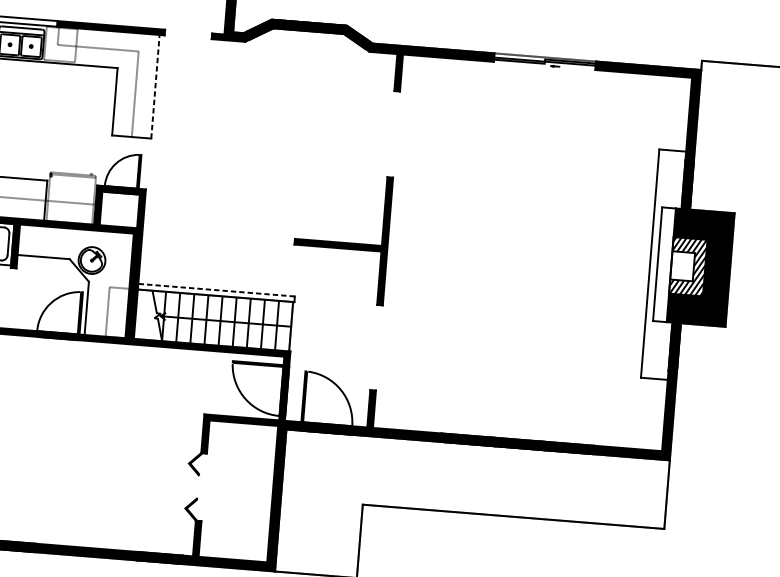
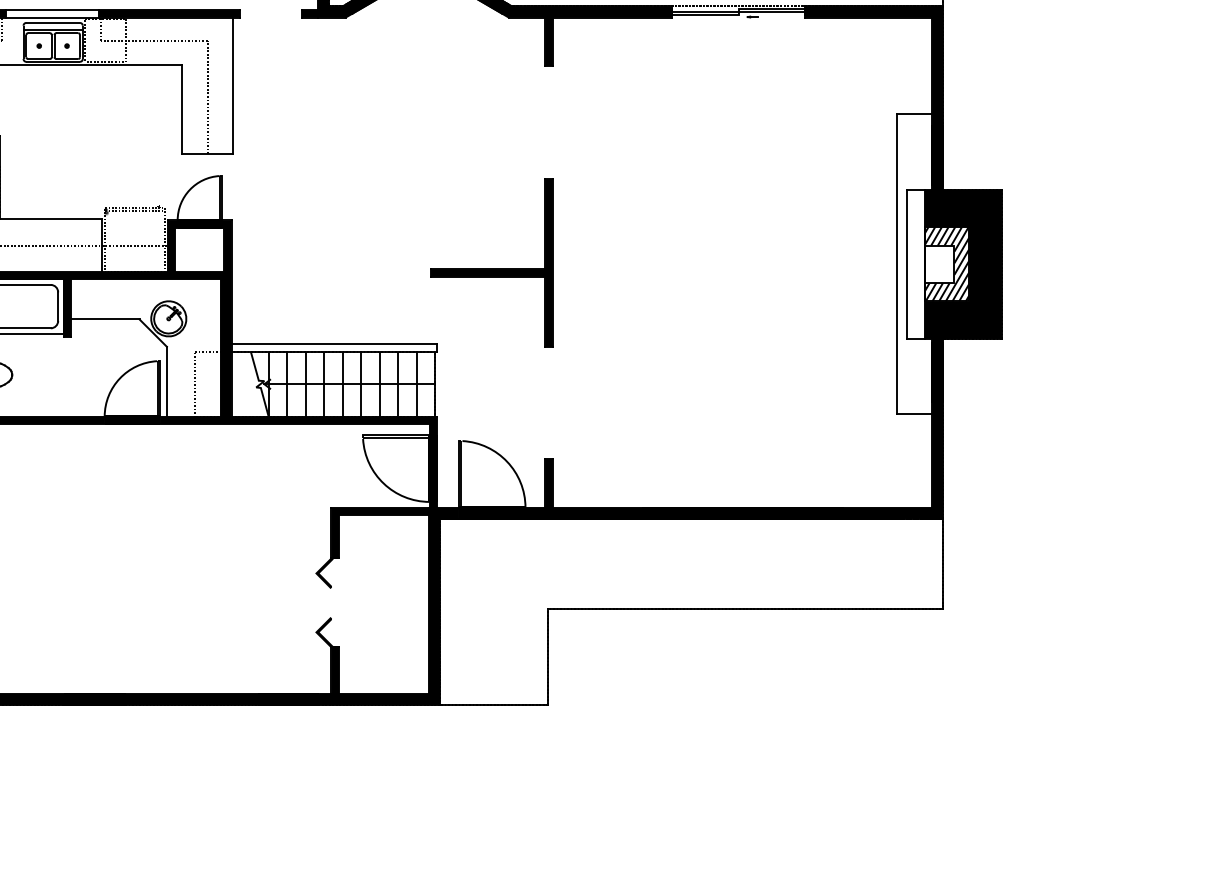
line: (155, 86) -> (233, 85), dashed -> solid
line: (216, 290) -> (334, 344), dashed -> solid

